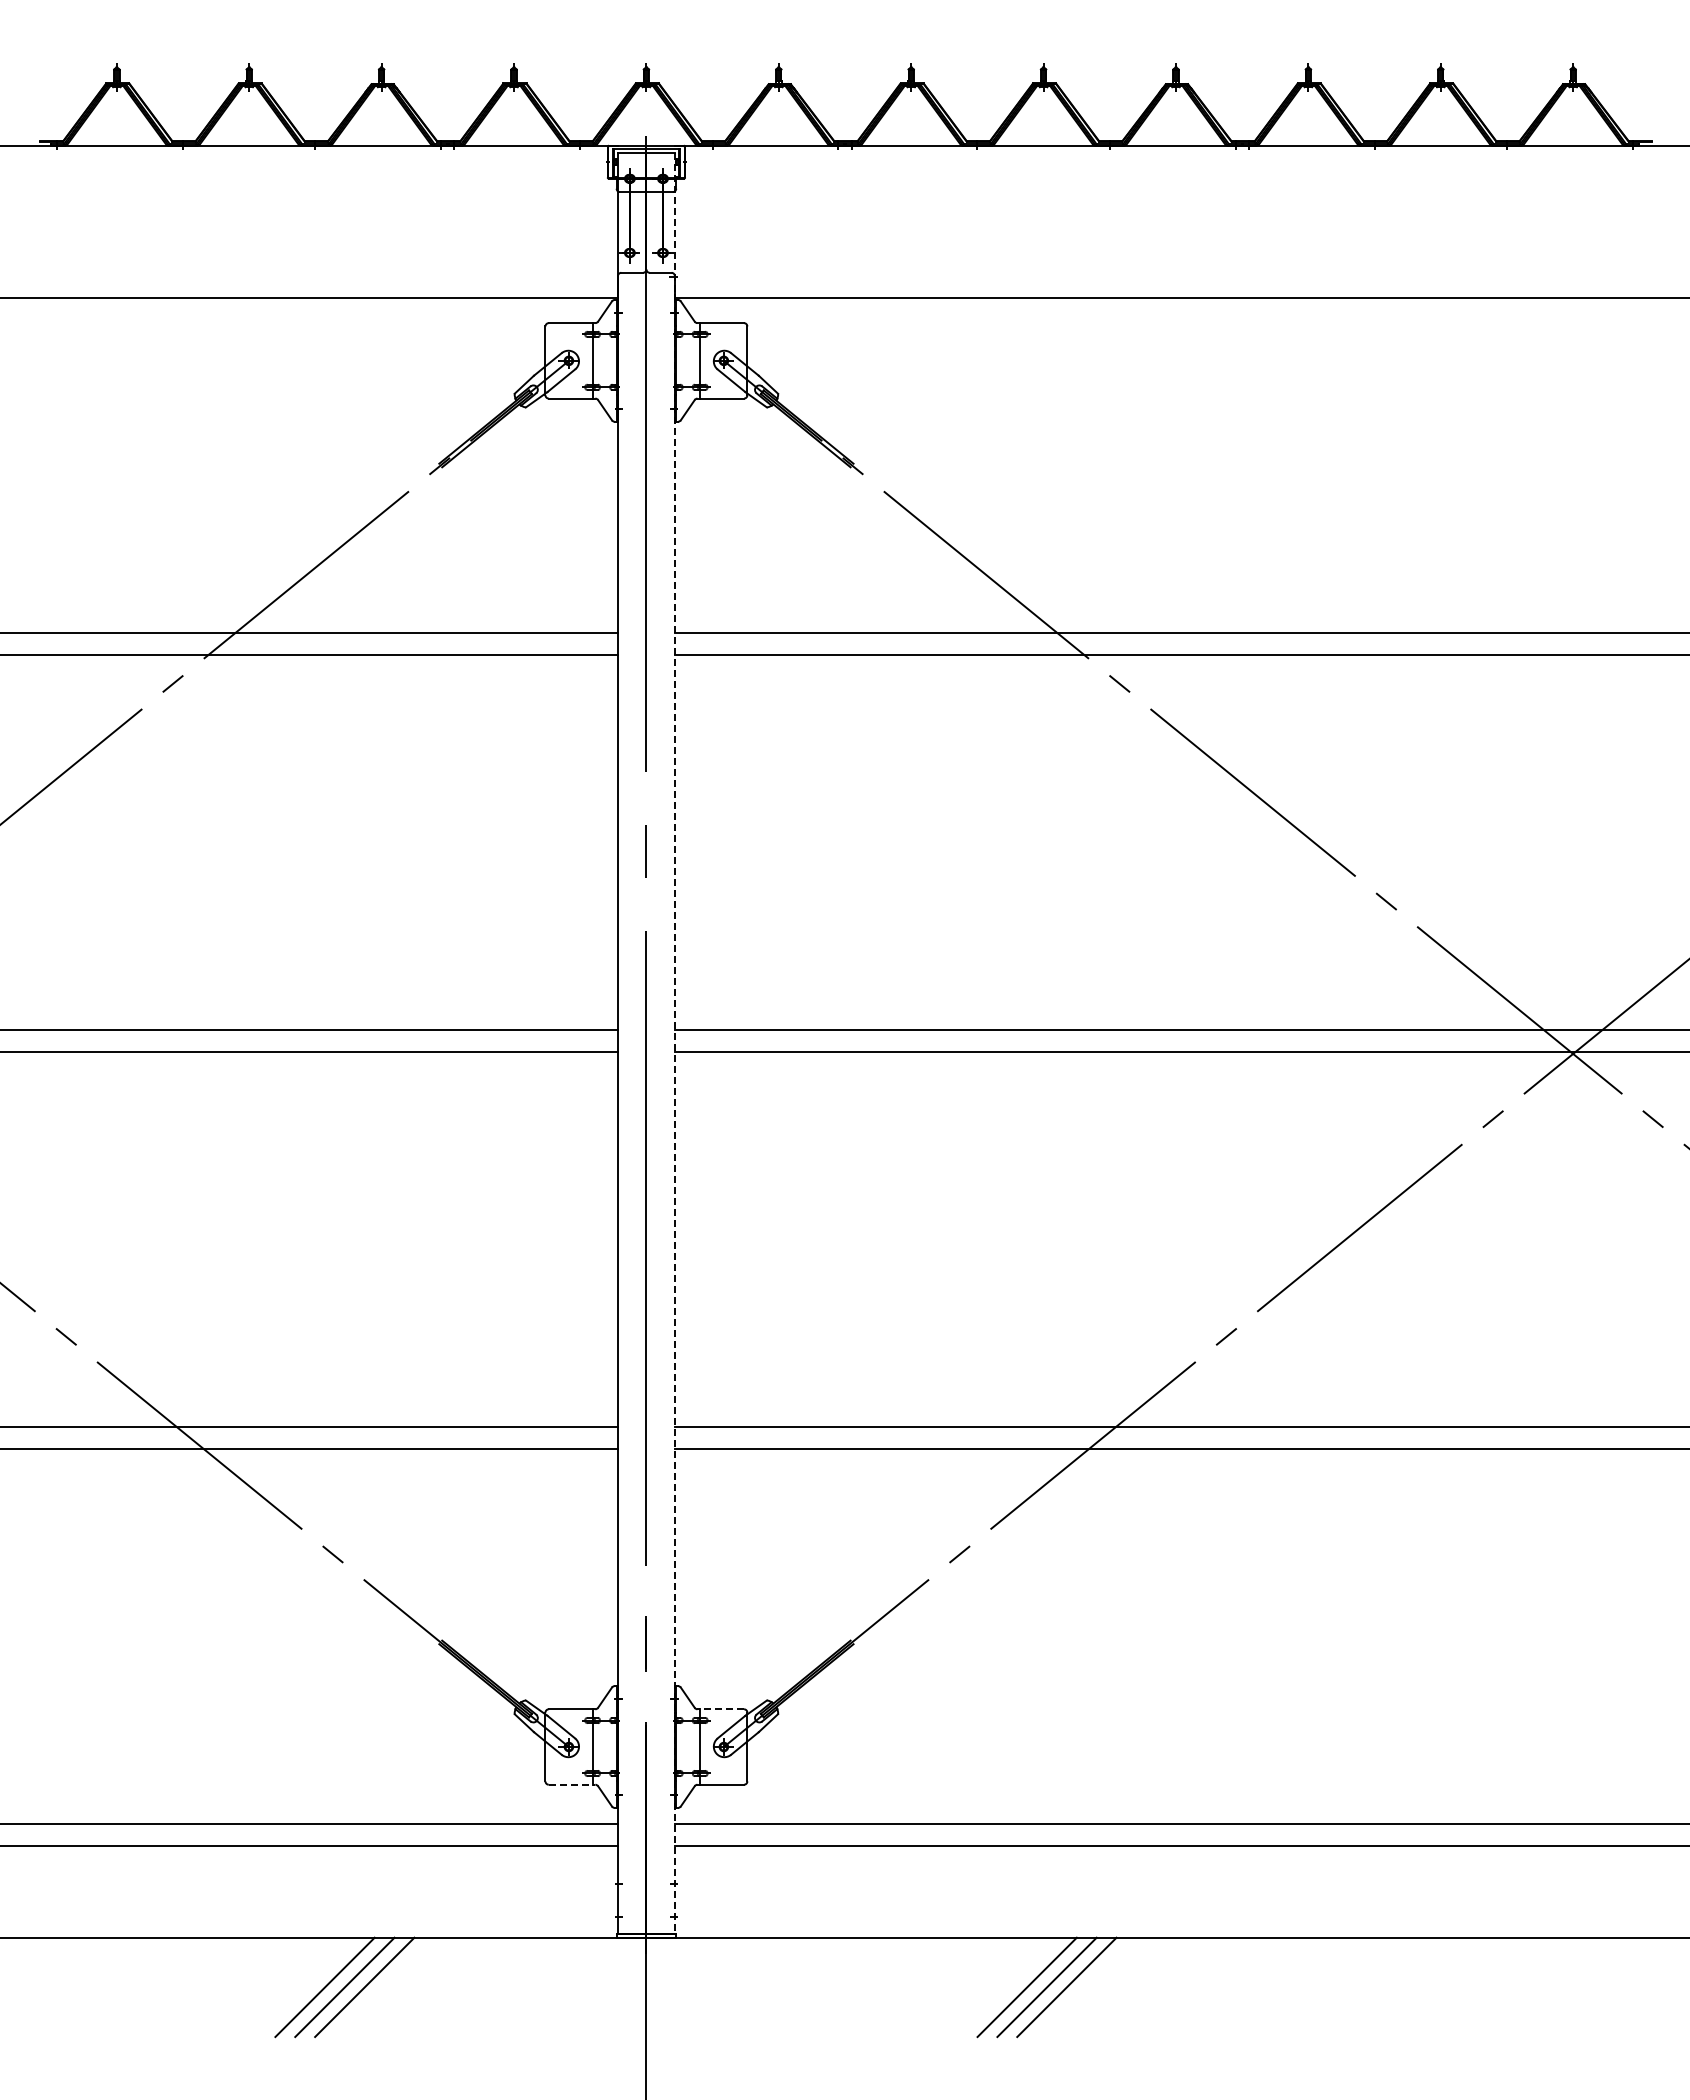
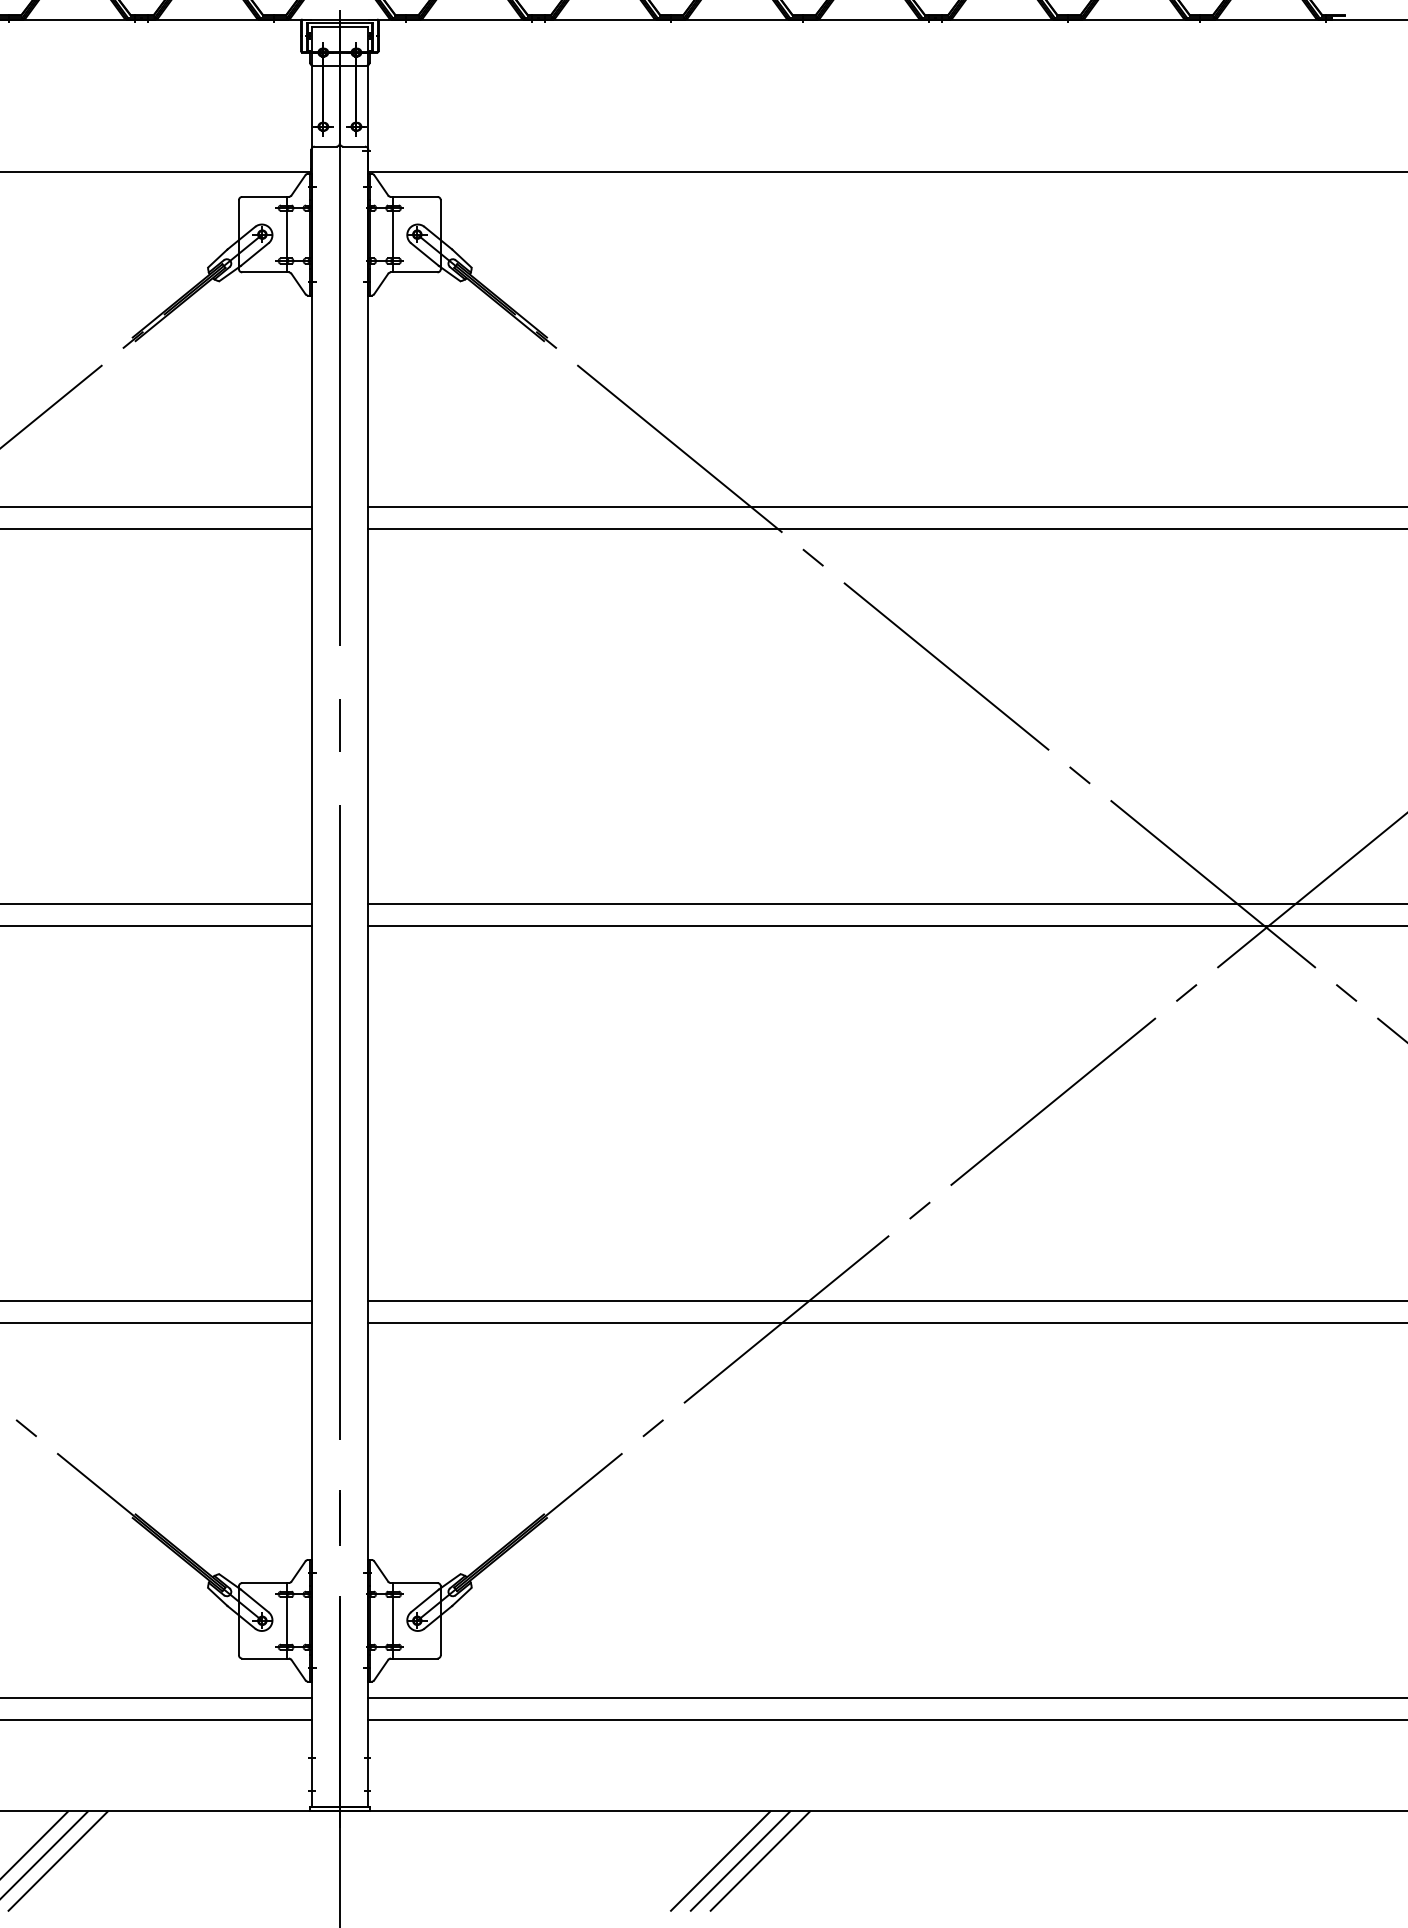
line: (674, 1043) -> (367, 917), dashed -> solid
line: (720, 1709) -> (413, 1583), dashed -> solid
line: (572, 1784) -> (265, 1658), dashed -> solid

